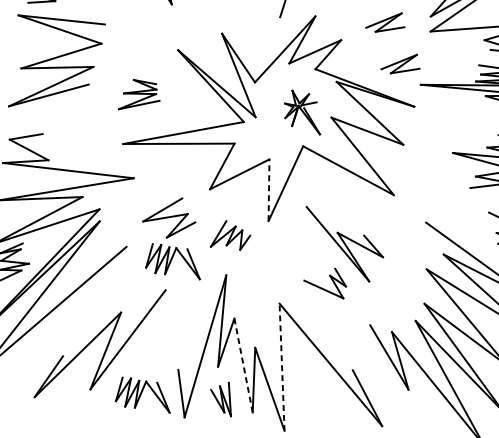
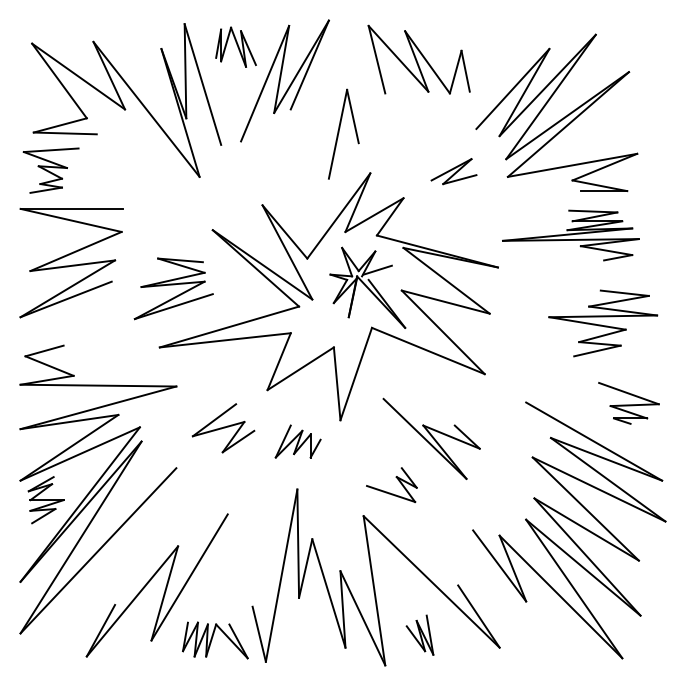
part: (400, 63) -> (476, 218), removed
part: (140, 95) -> (173, 288), size x1.67
part: (302, 112) -> (367, 287), size x1.67
line: (269, 189) -> (337, 383), dashed -> solid
part: (174, 261) -> (234, 479), removed
part: (323, 288) -> (390, 492), moved
line: (243, 365) -> (328, 593), dashed -> solid
line: (282, 367) -> (374, 590), dashed -> solid
part: (221, 397) -> (419, 634), moved

